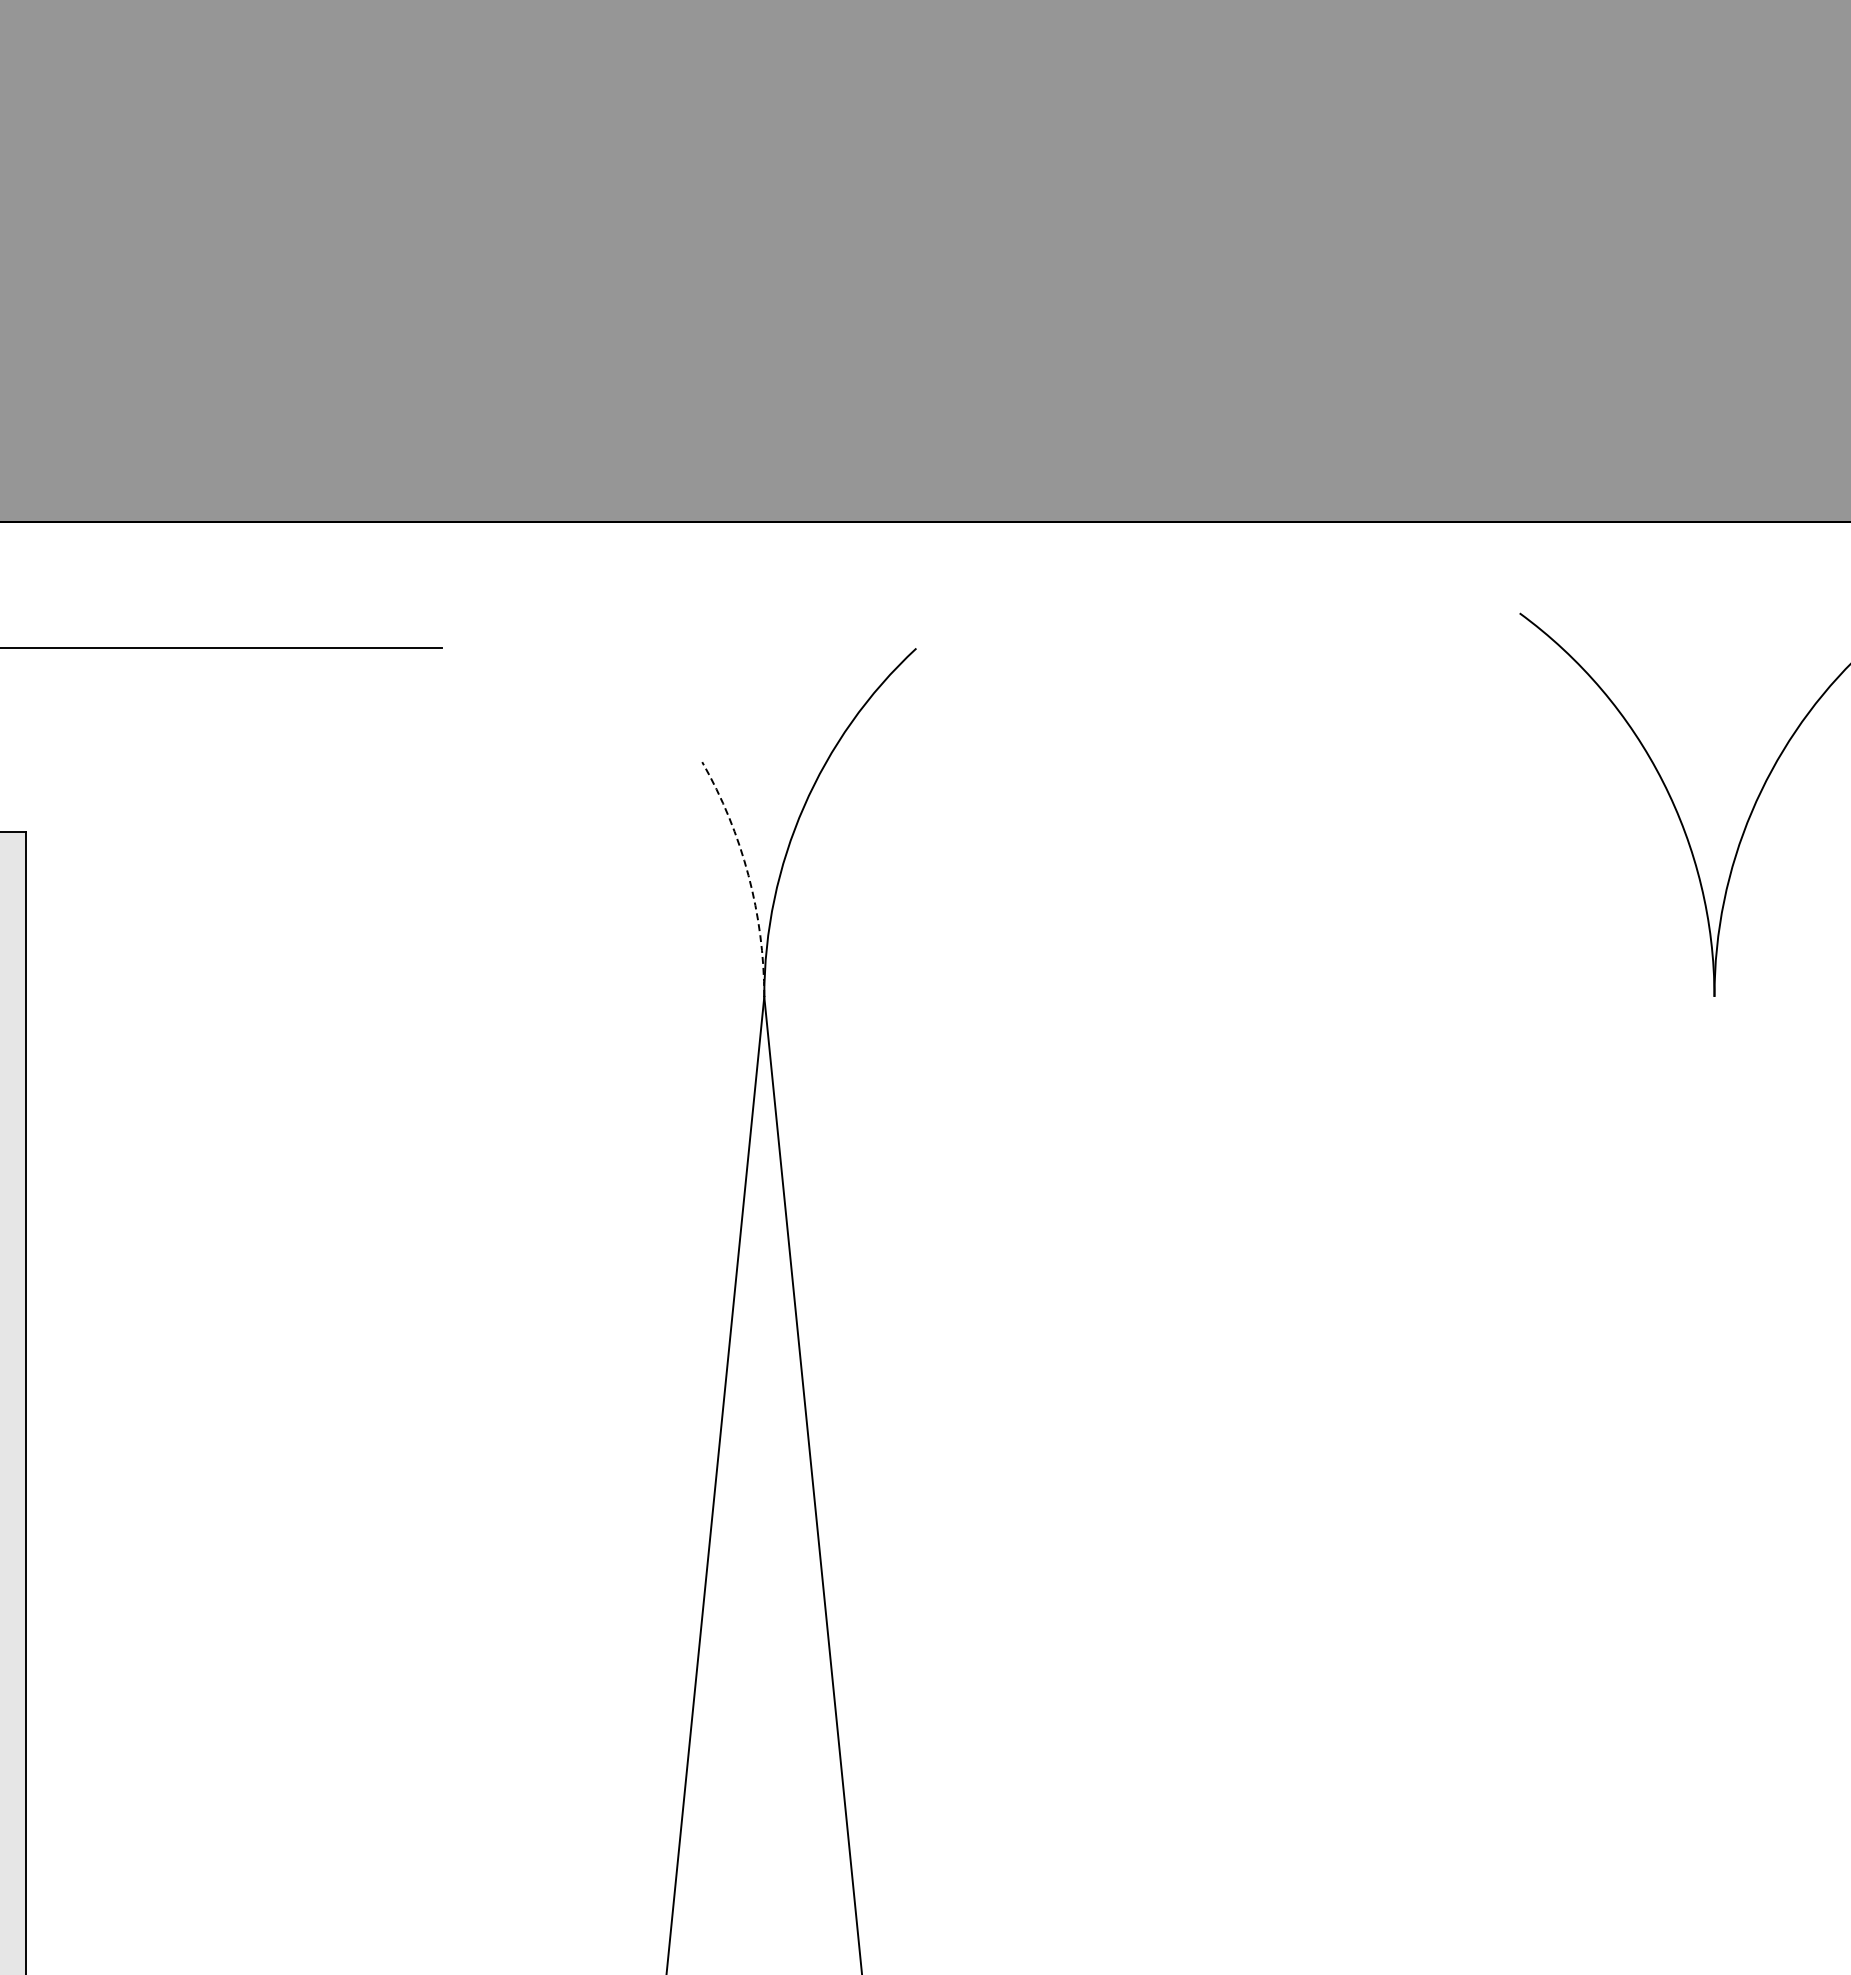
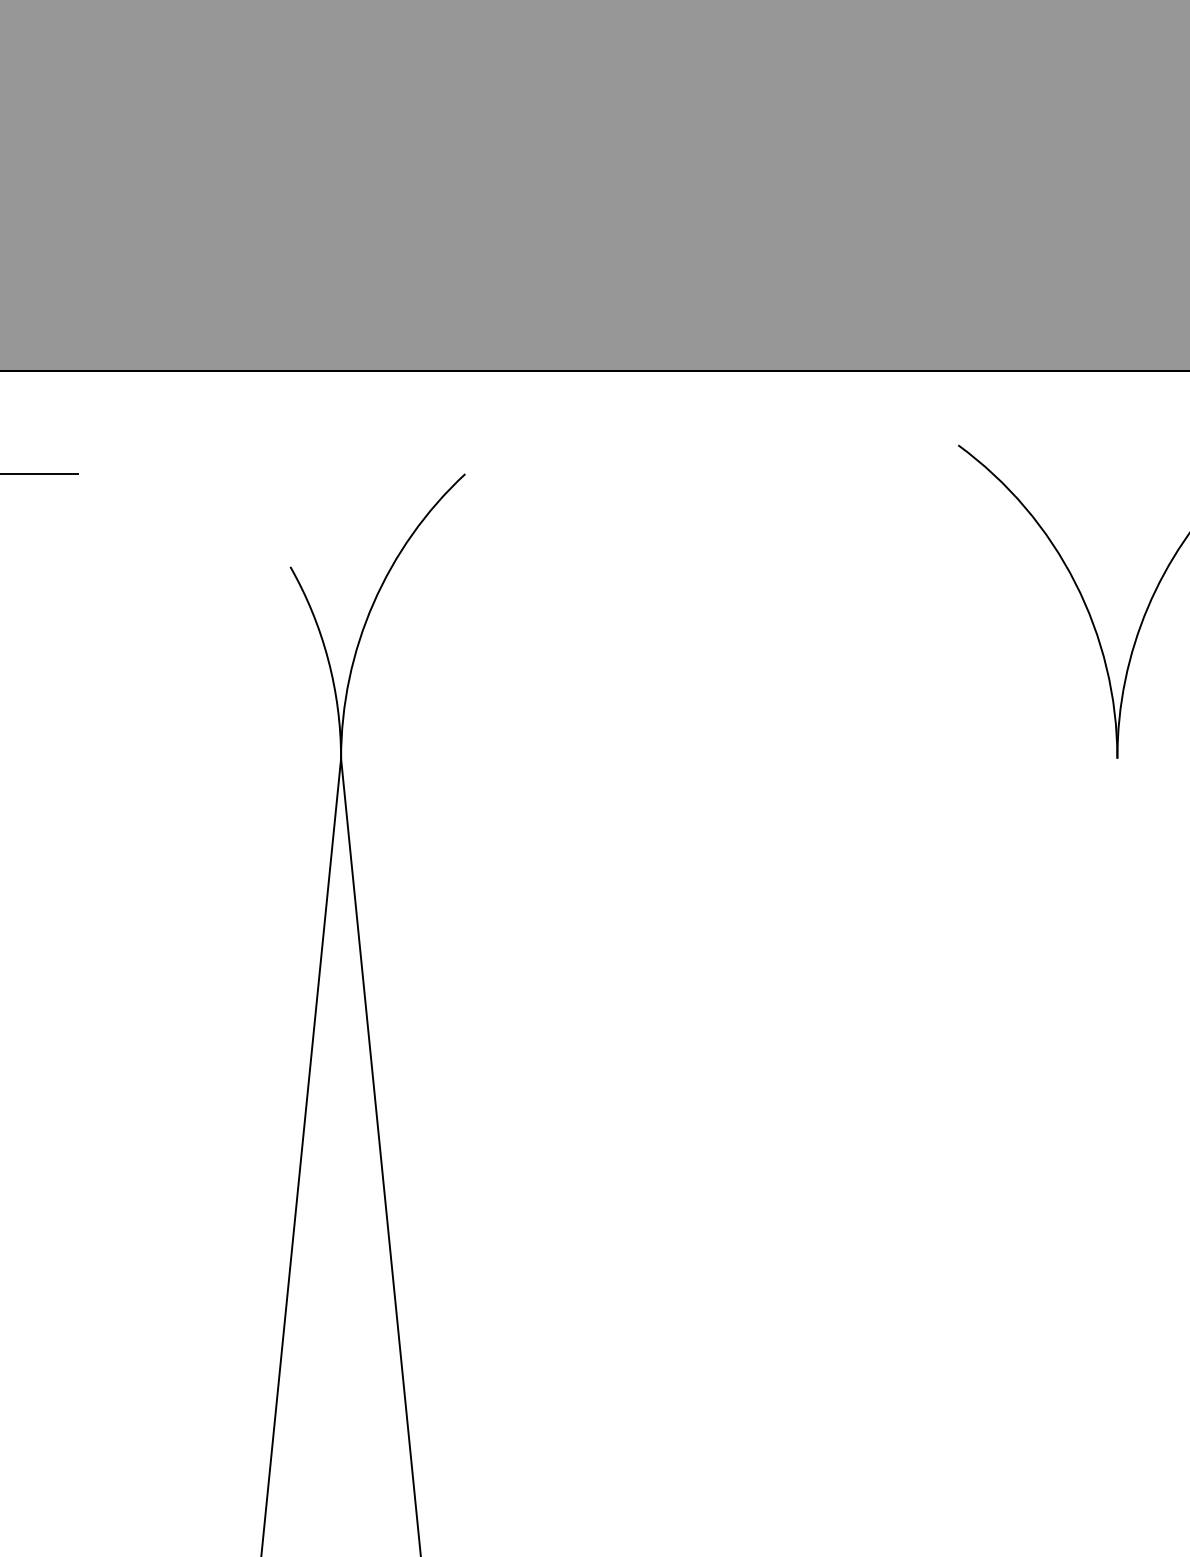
arc: (748, 875) -> (328, 659), dashed -> solid

